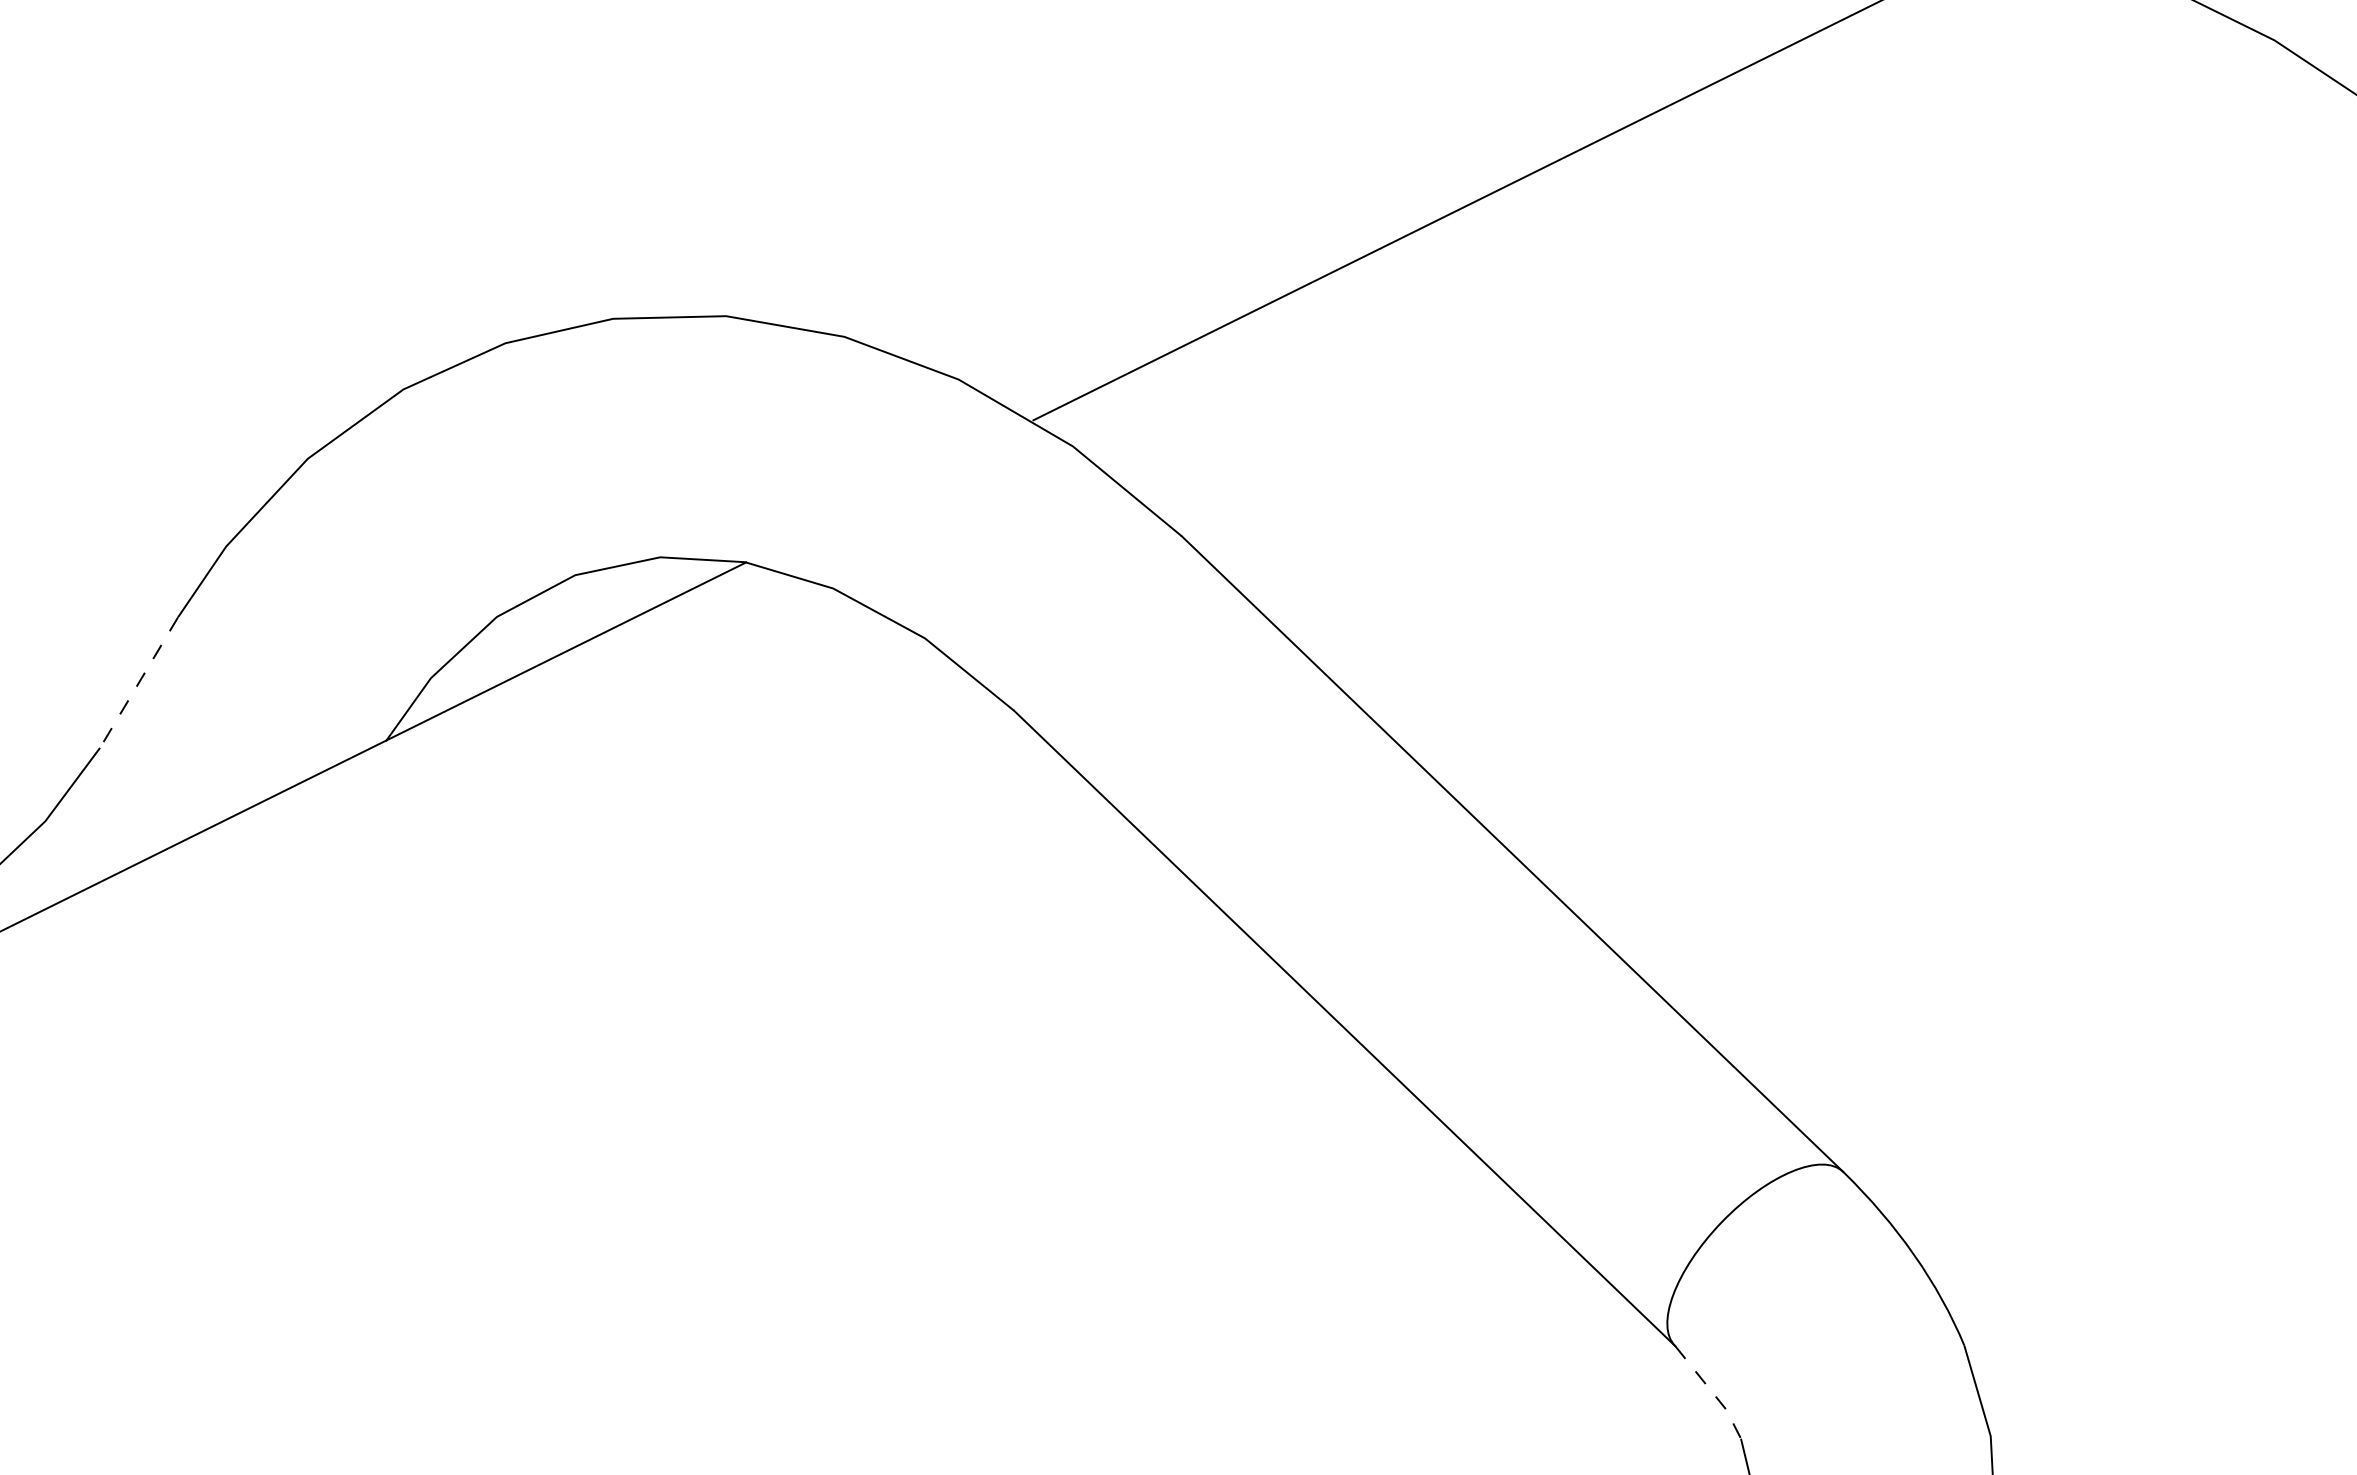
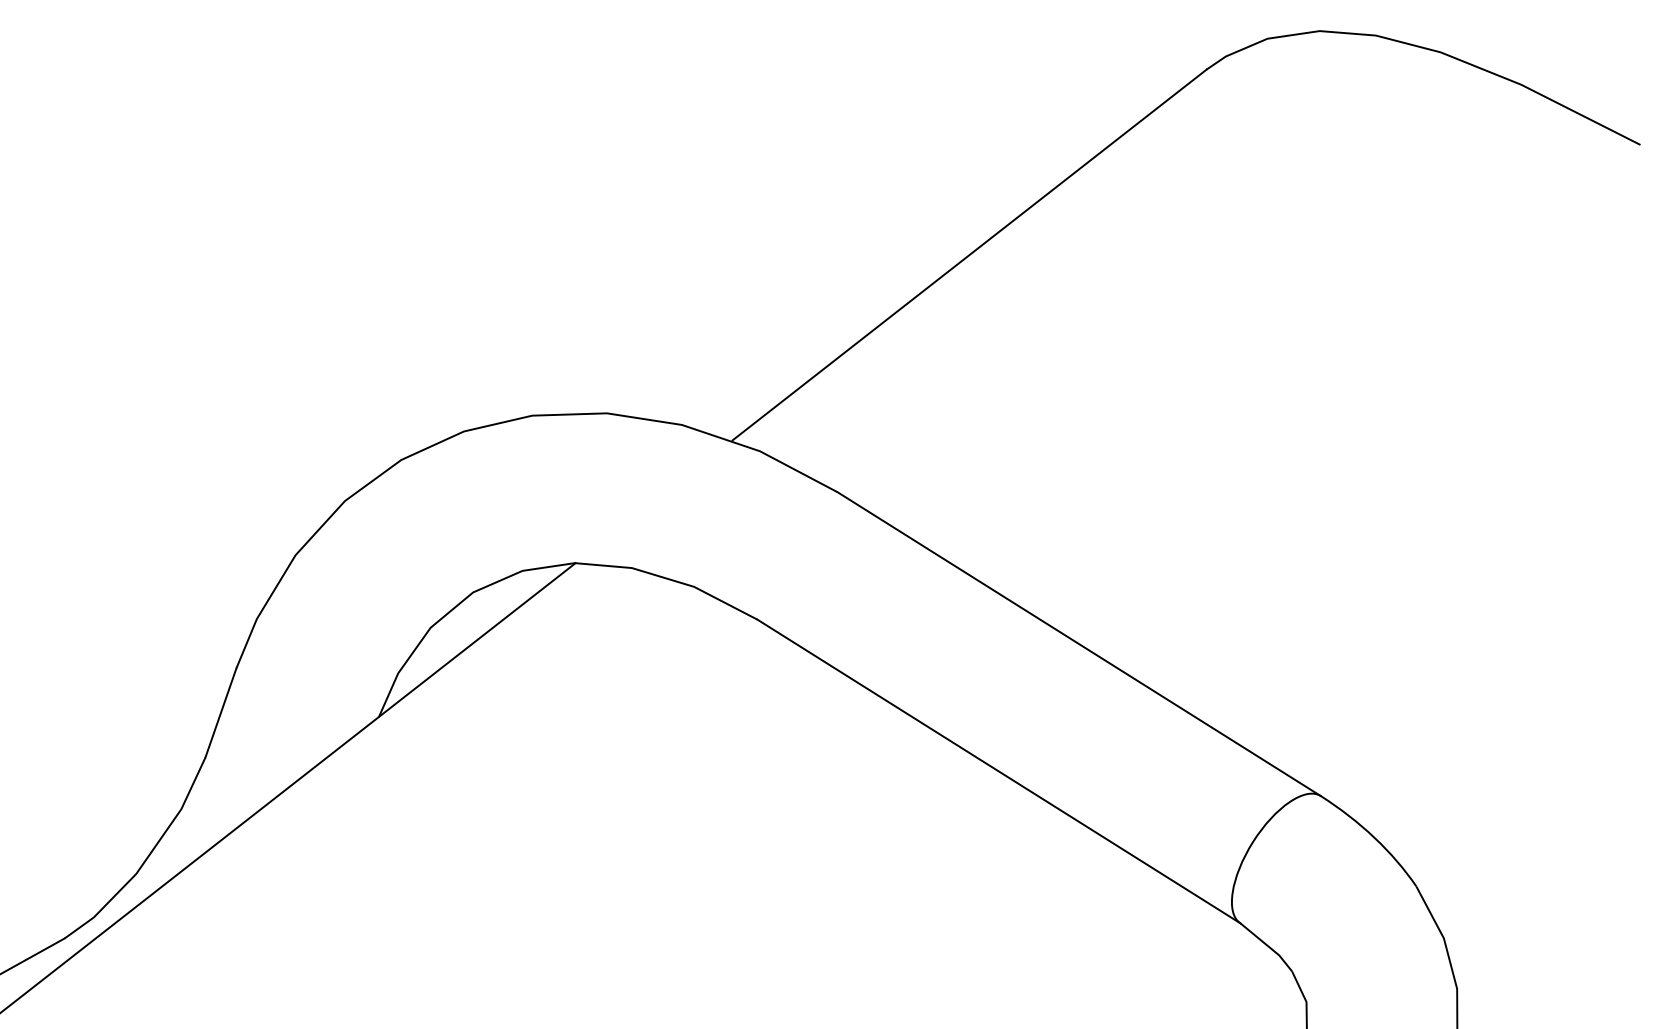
line: (138, 683) -> (220, 713), dashed -> solid
line: (1711, 1391) -> (1268, 946), dashed -> solid

